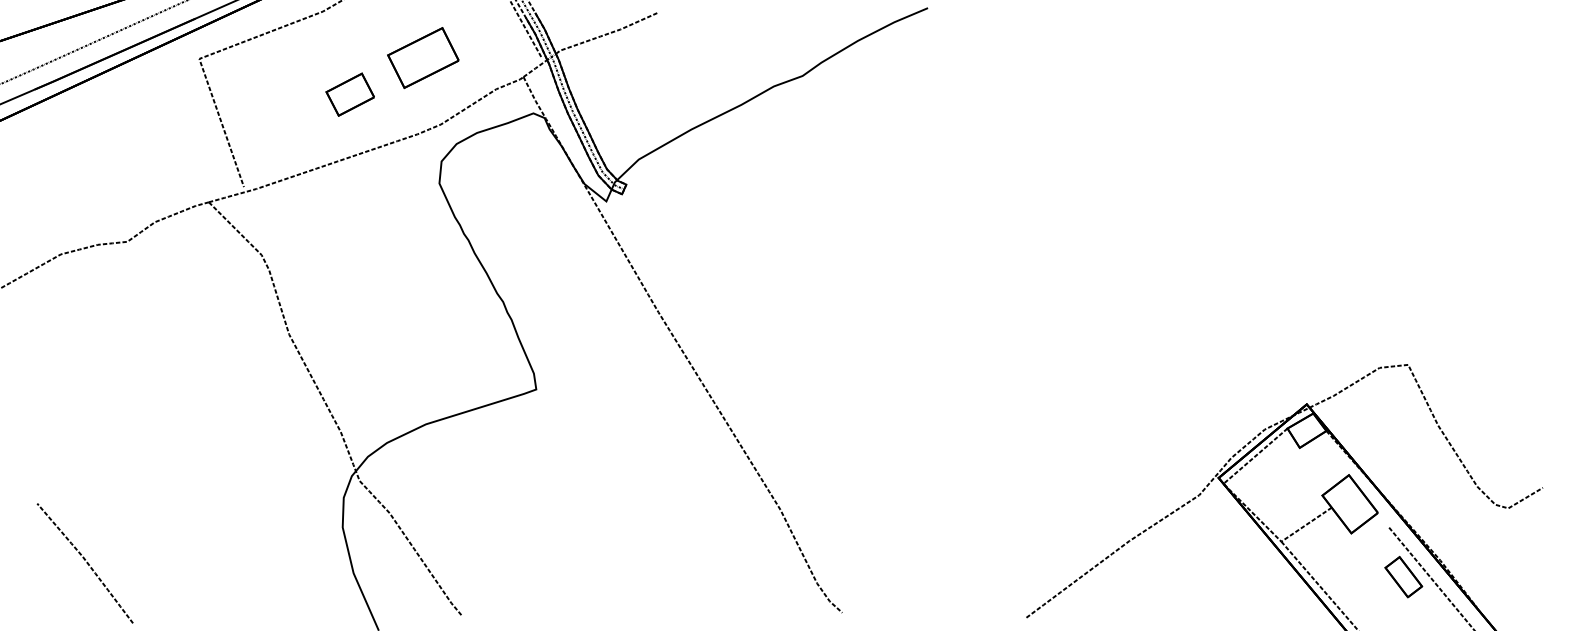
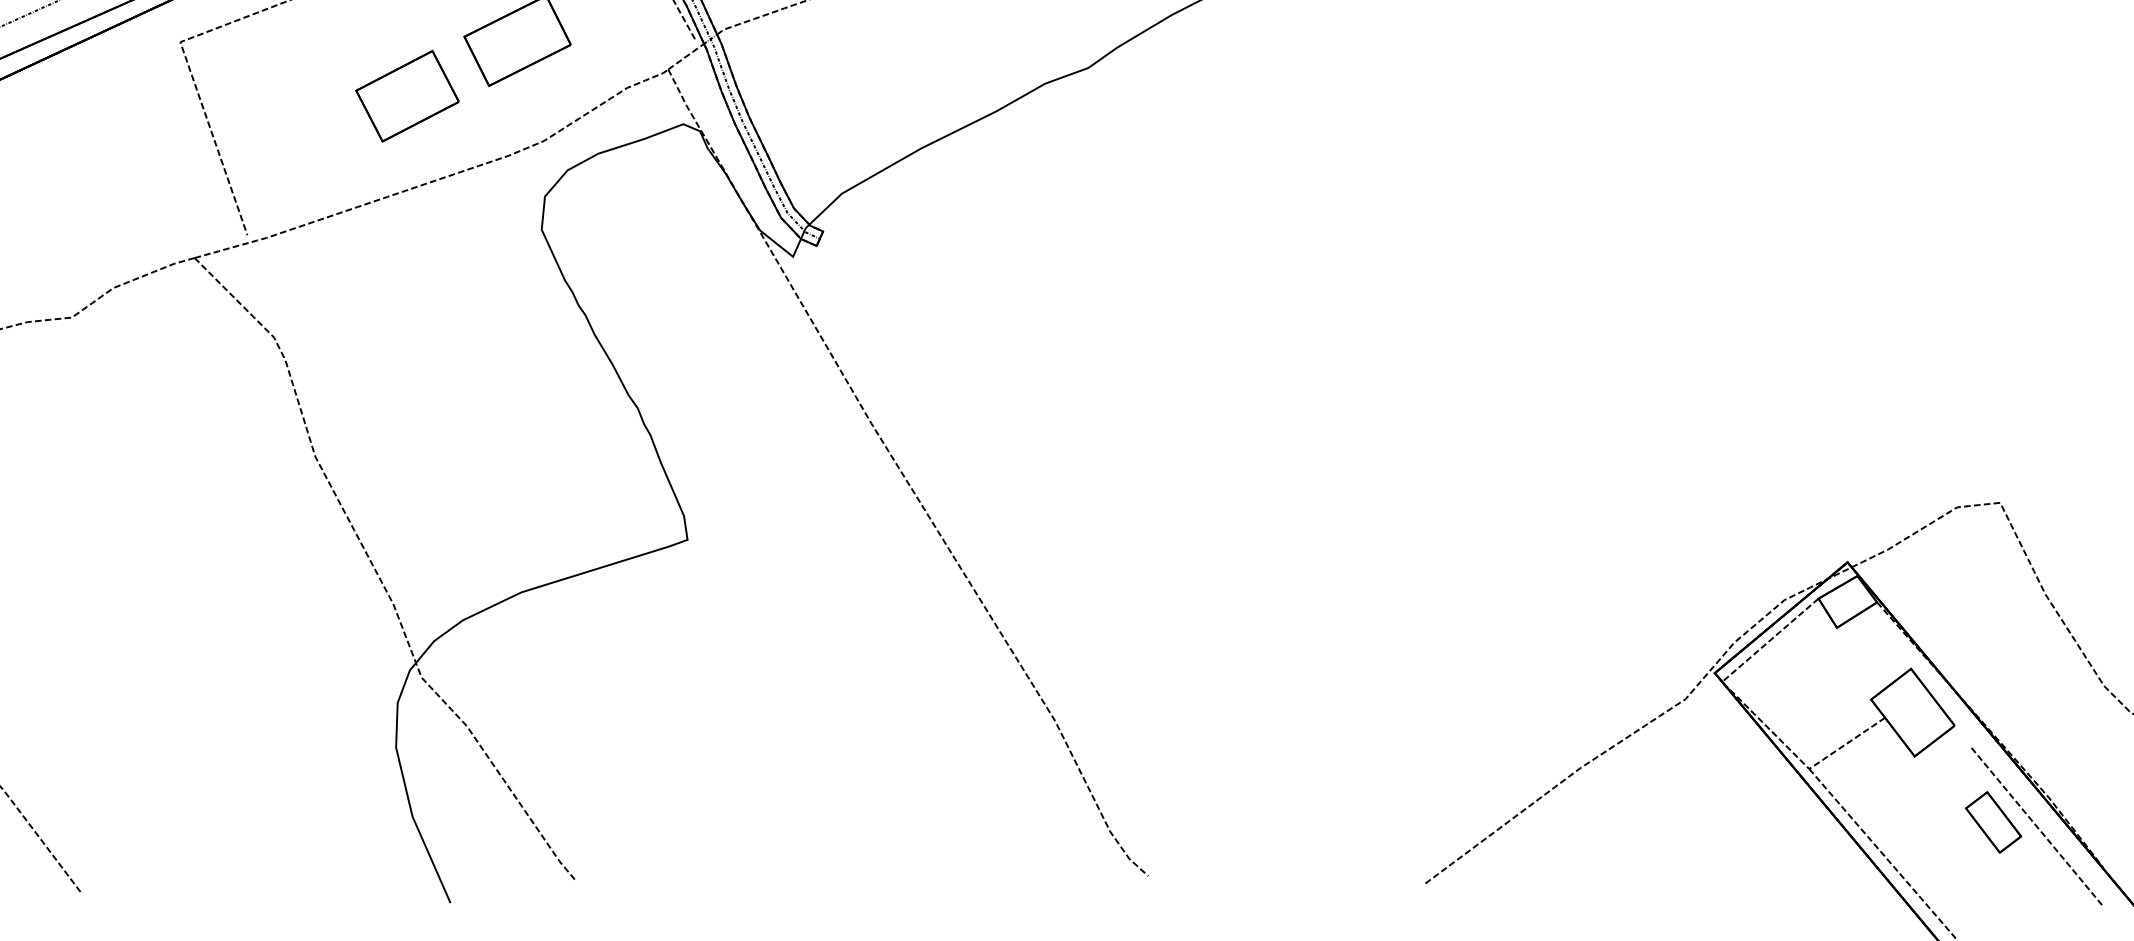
part: (350, 94) -> (407, 95), size x1.43

